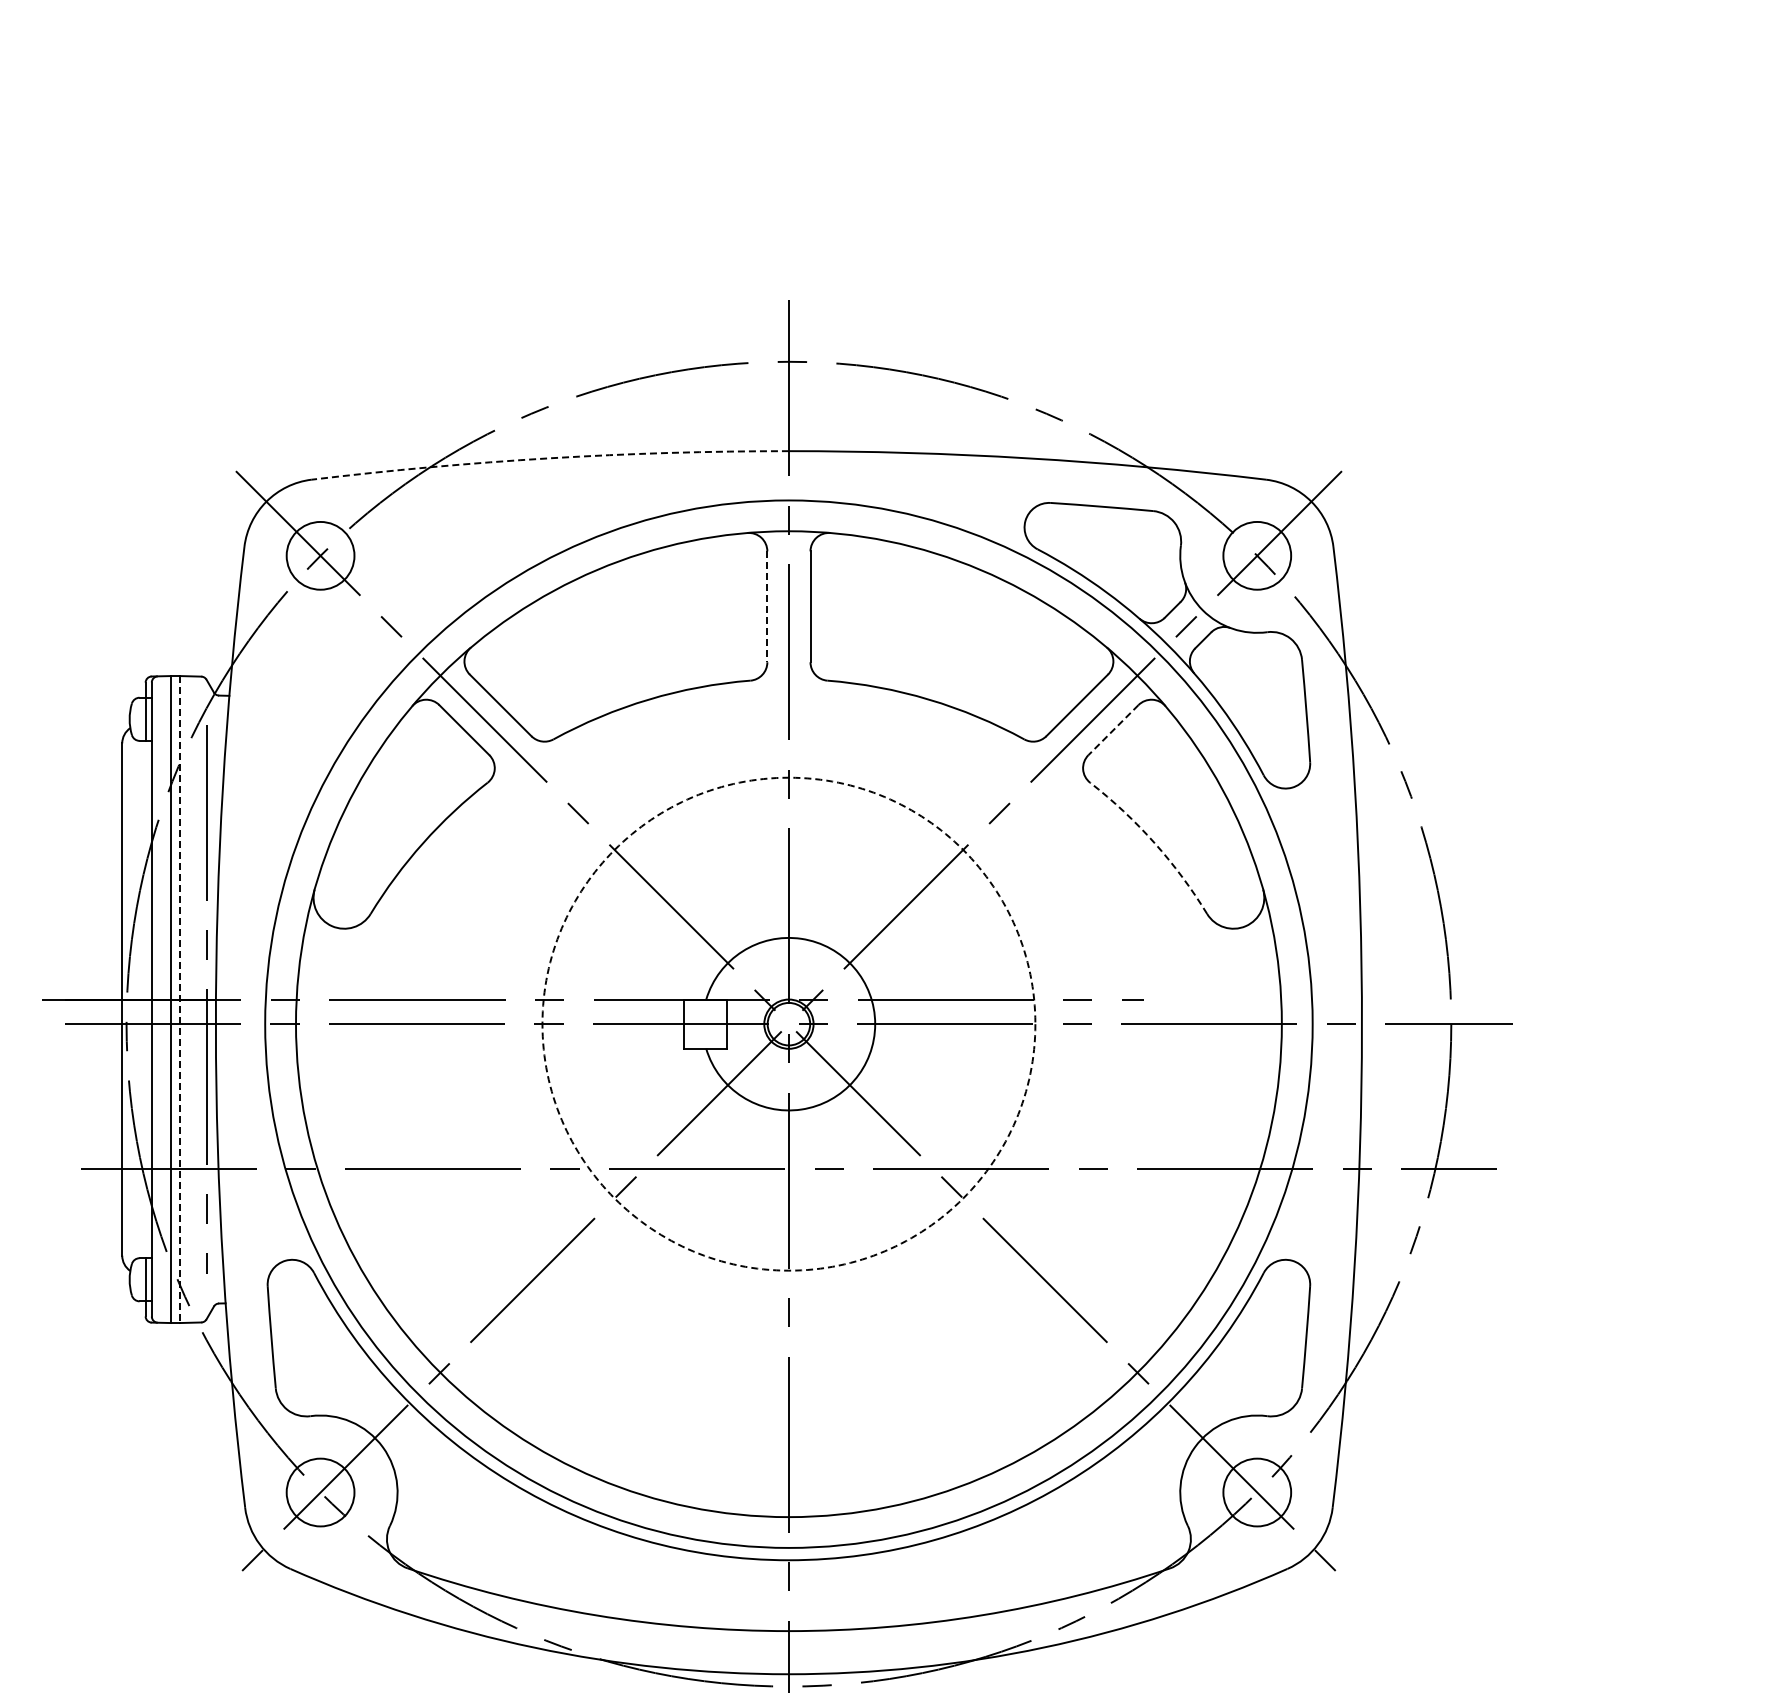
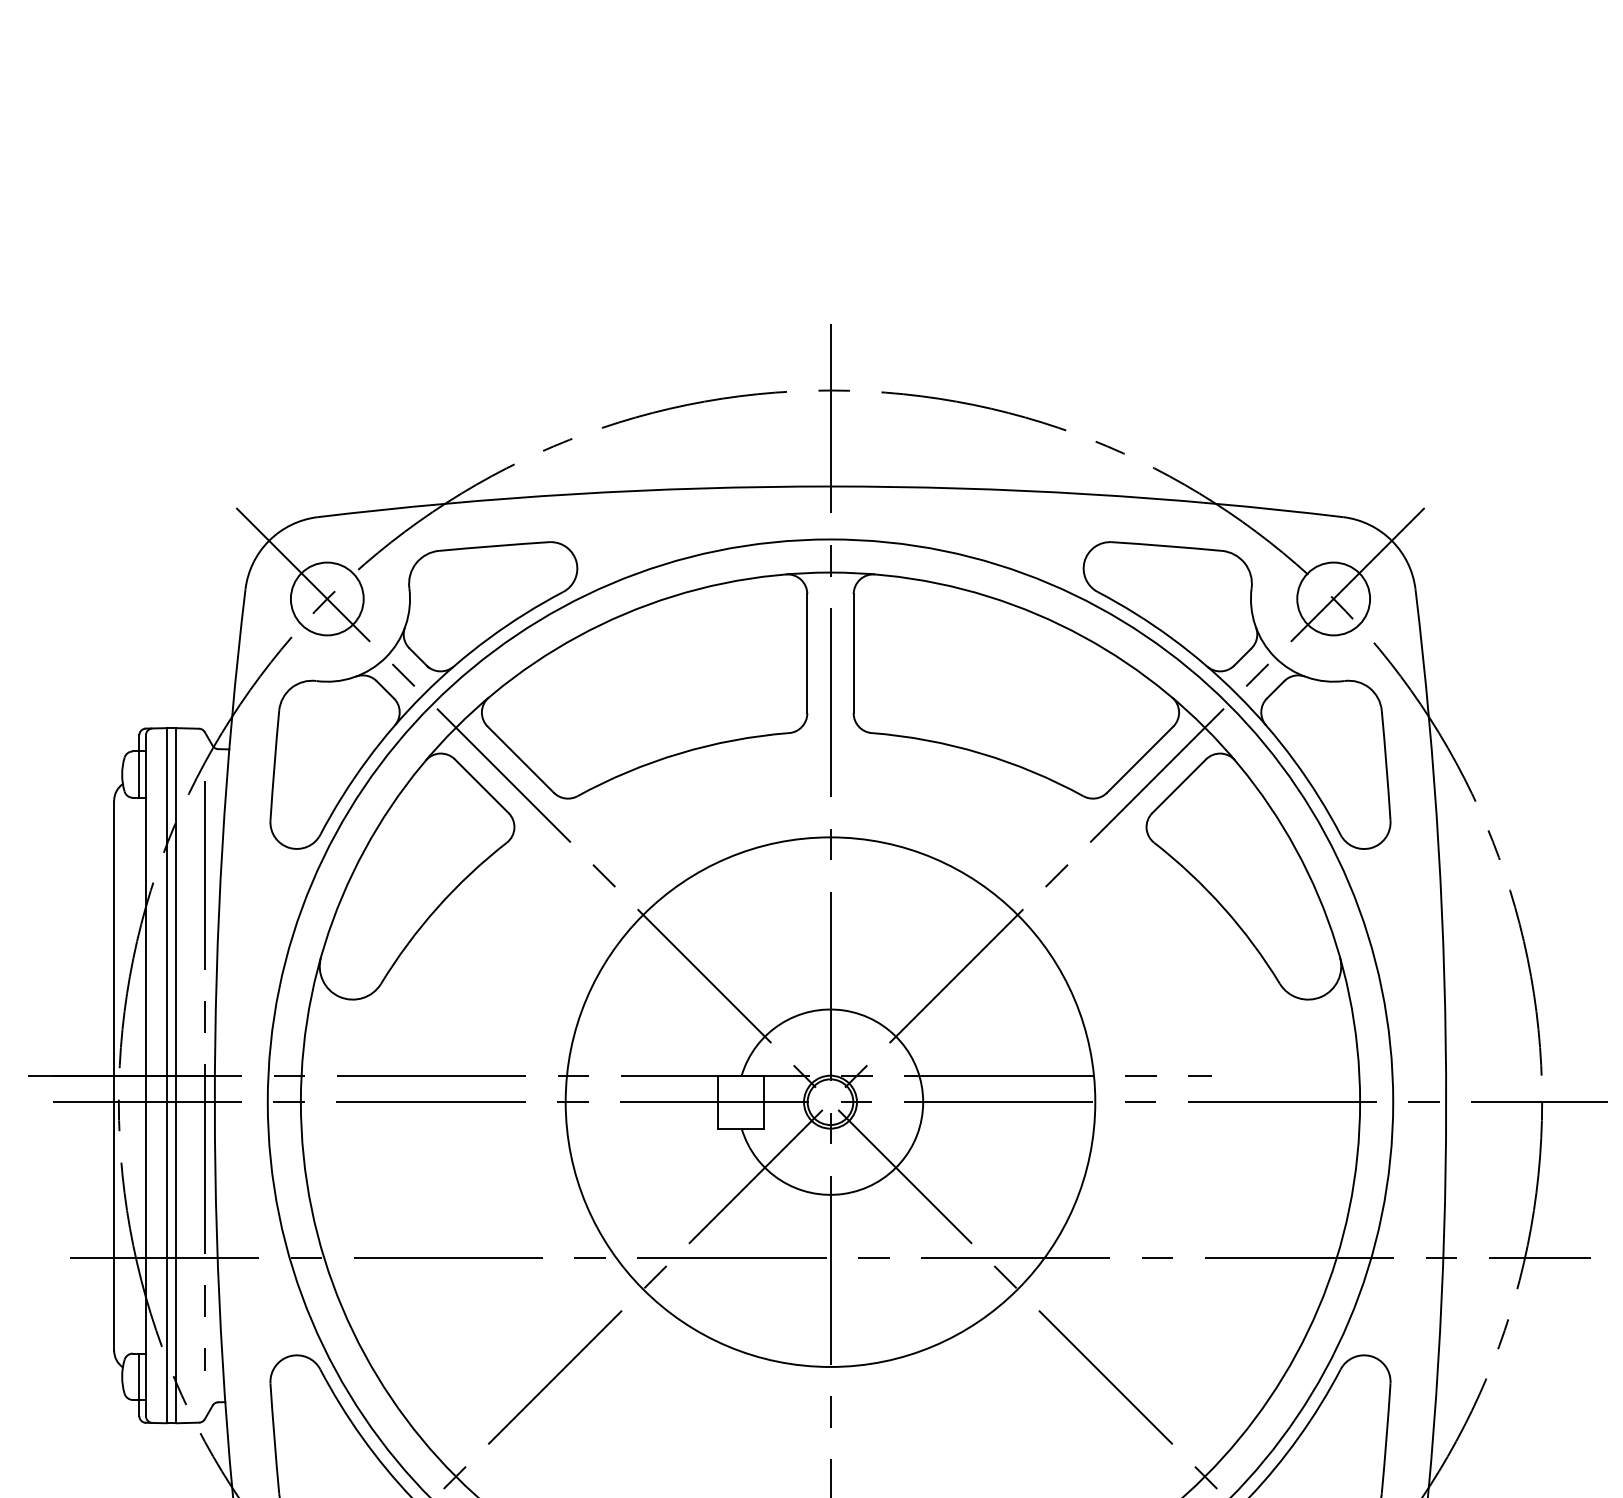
arc: (549, 458) -> (573, 494), dashed -> solid
line: (767, 607) -> (807, 654), dashed -> solid
part: (410, 645) -> (423, 695), added
line: (1113, 730) -> (1179, 786), dashed -> solid
arc: (1154, 843) -> (1223, 908), dashed -> solid
line: (180, 1000) -> (176, 1076), dashed -> solid
circle: (788, 1023) -> (830, 1101), dashed -> solid

